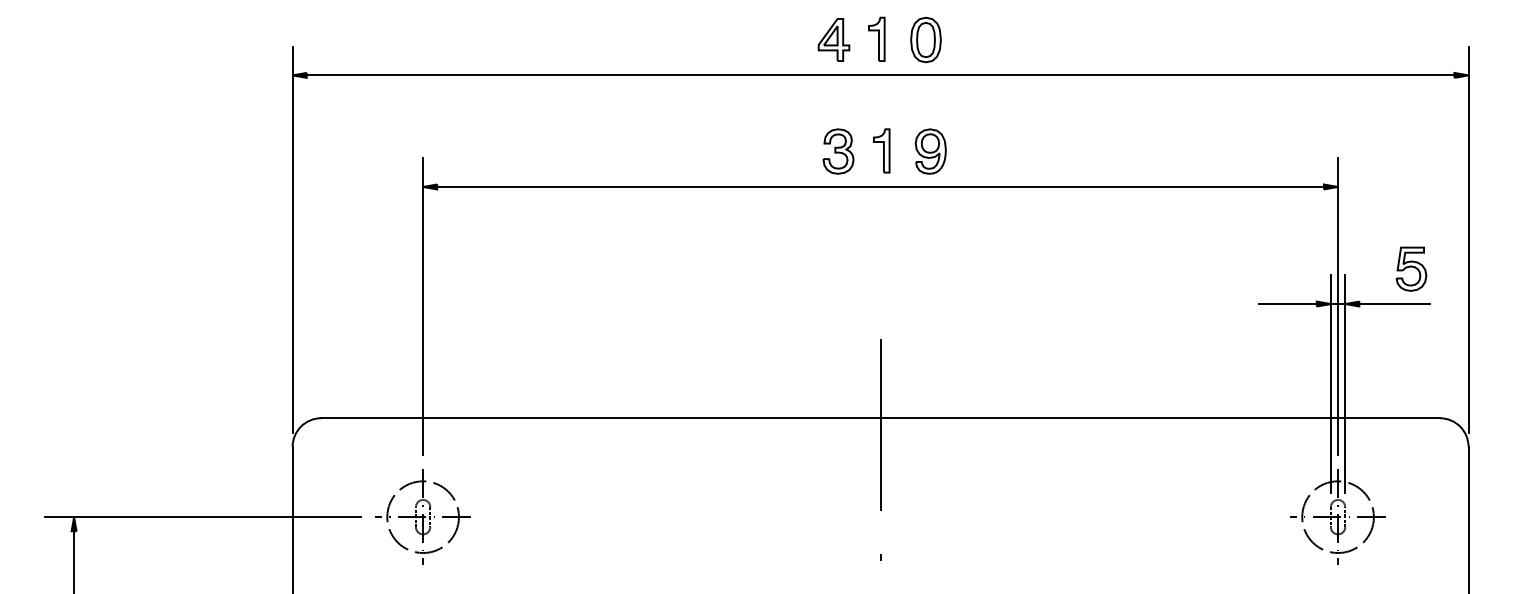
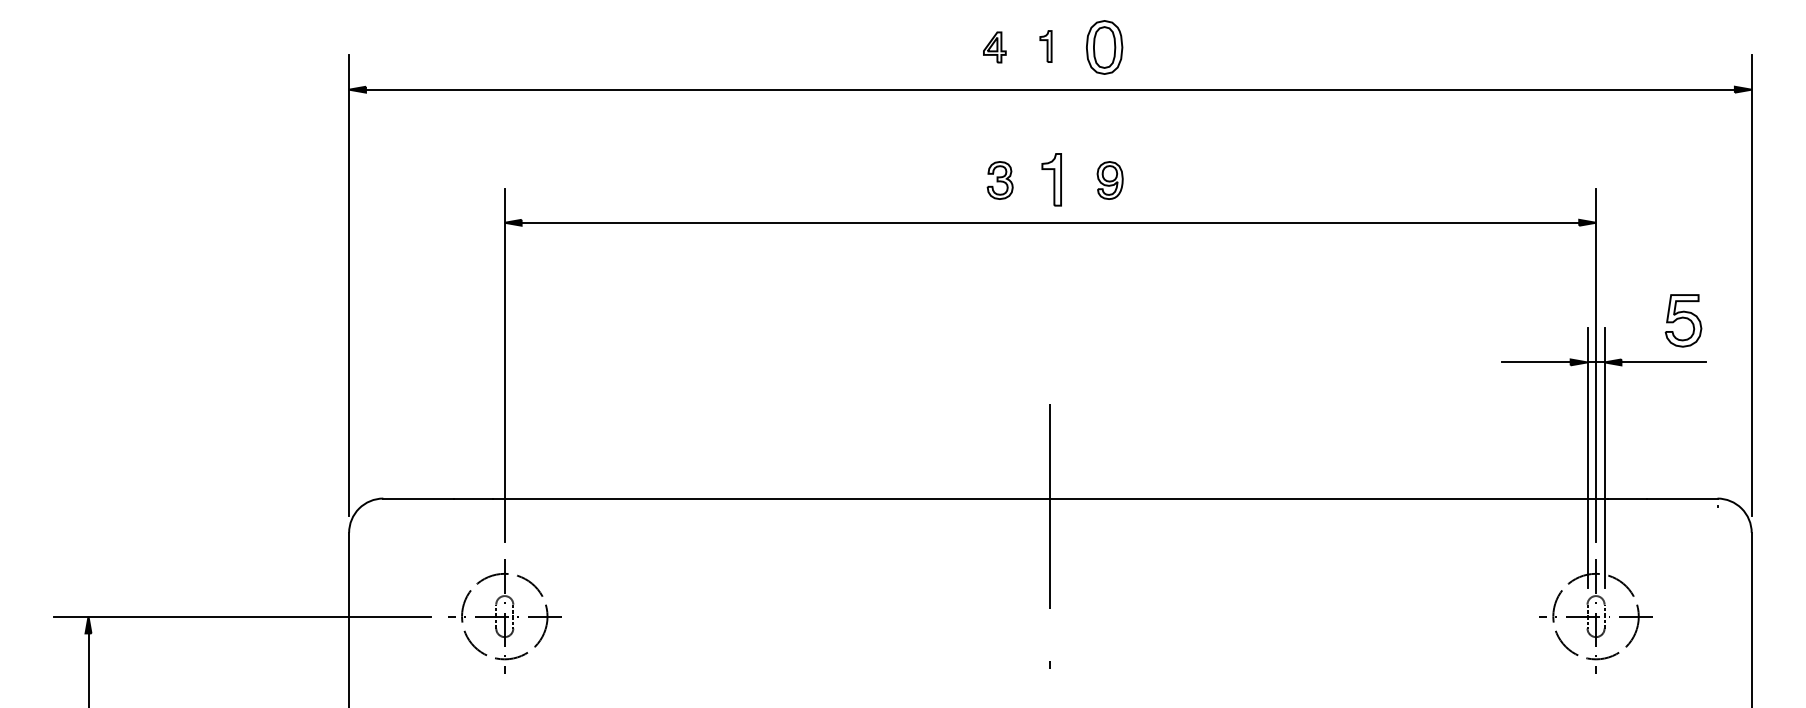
part: (876, 38) -> (1045, 45), size x0.6
part: (833, 39) -> (994, 46), size x0.6
part: (838, 151) -> (1000, 180), size x0.7
part: (930, 151) -> (1109, 180), size x0.7

